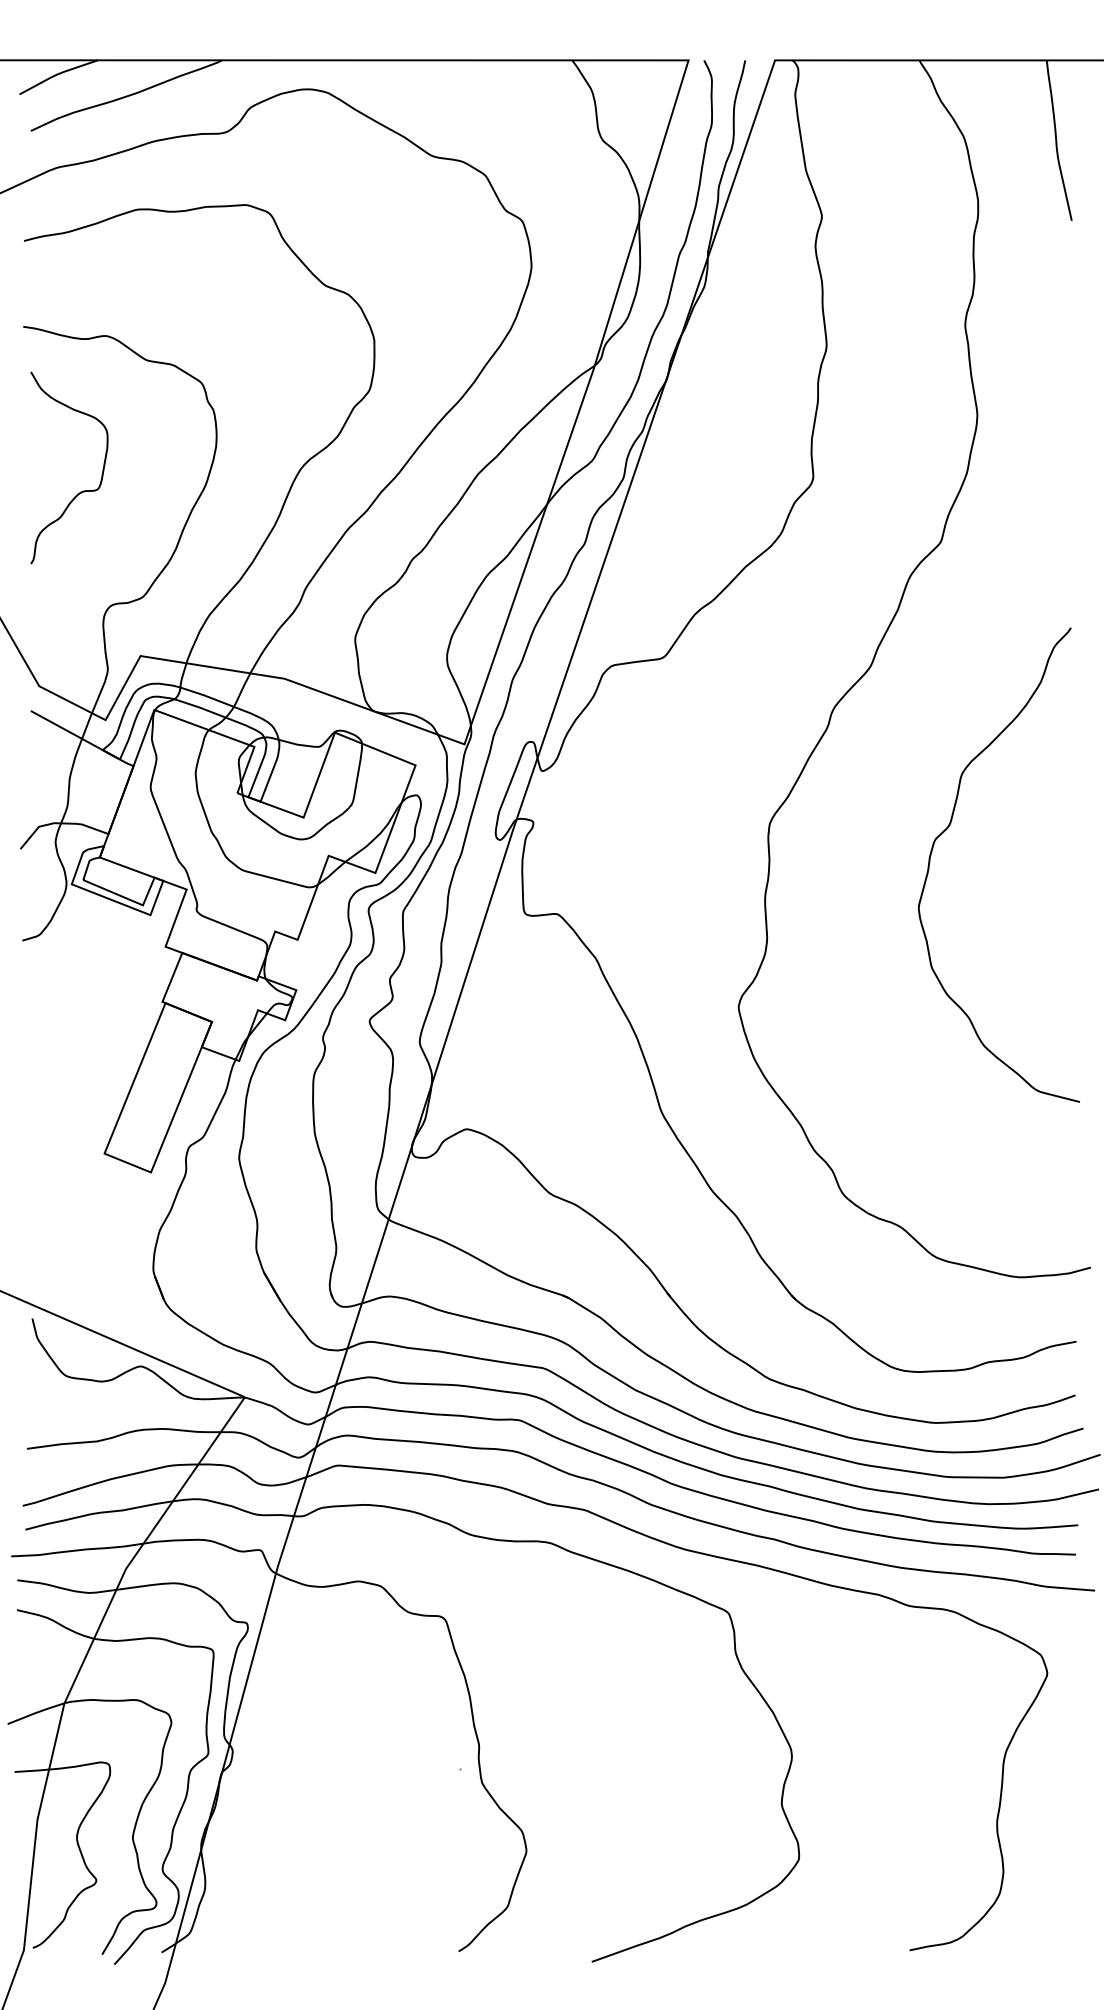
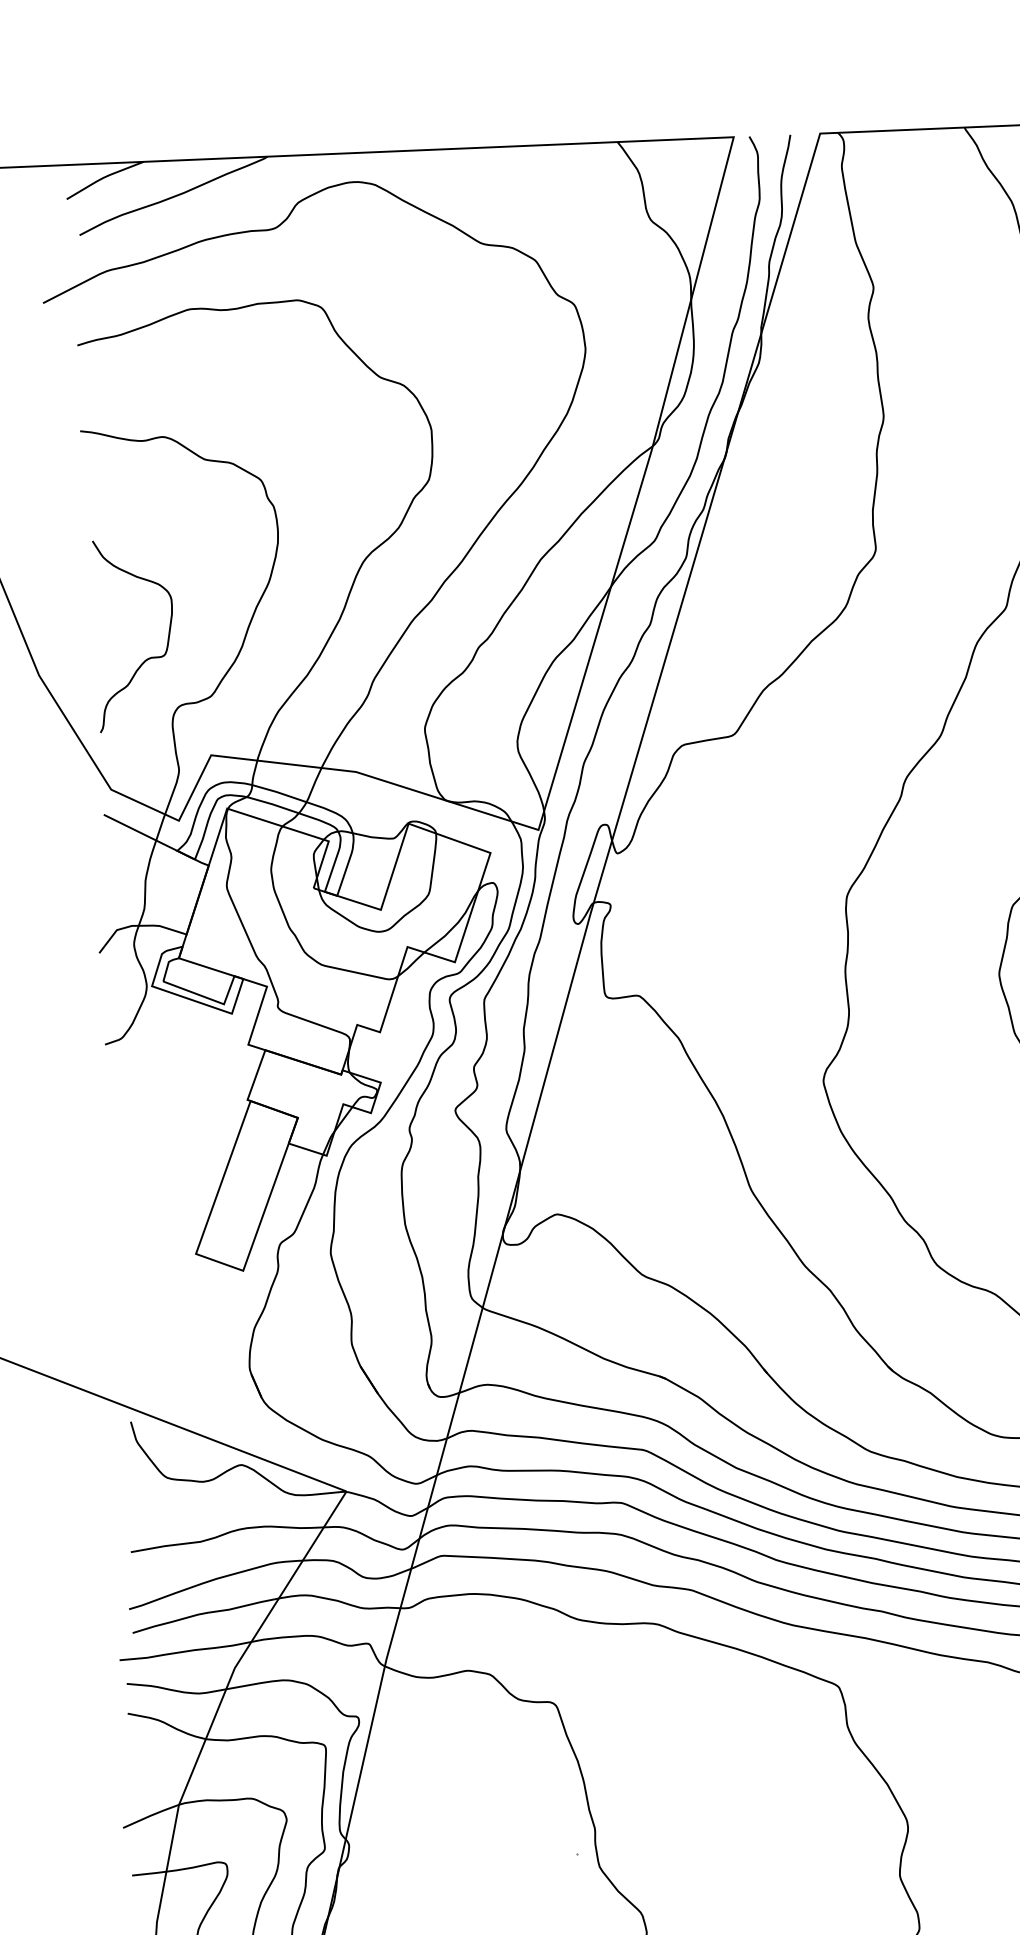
curve: (80, 491) -> (147, 658), moved

